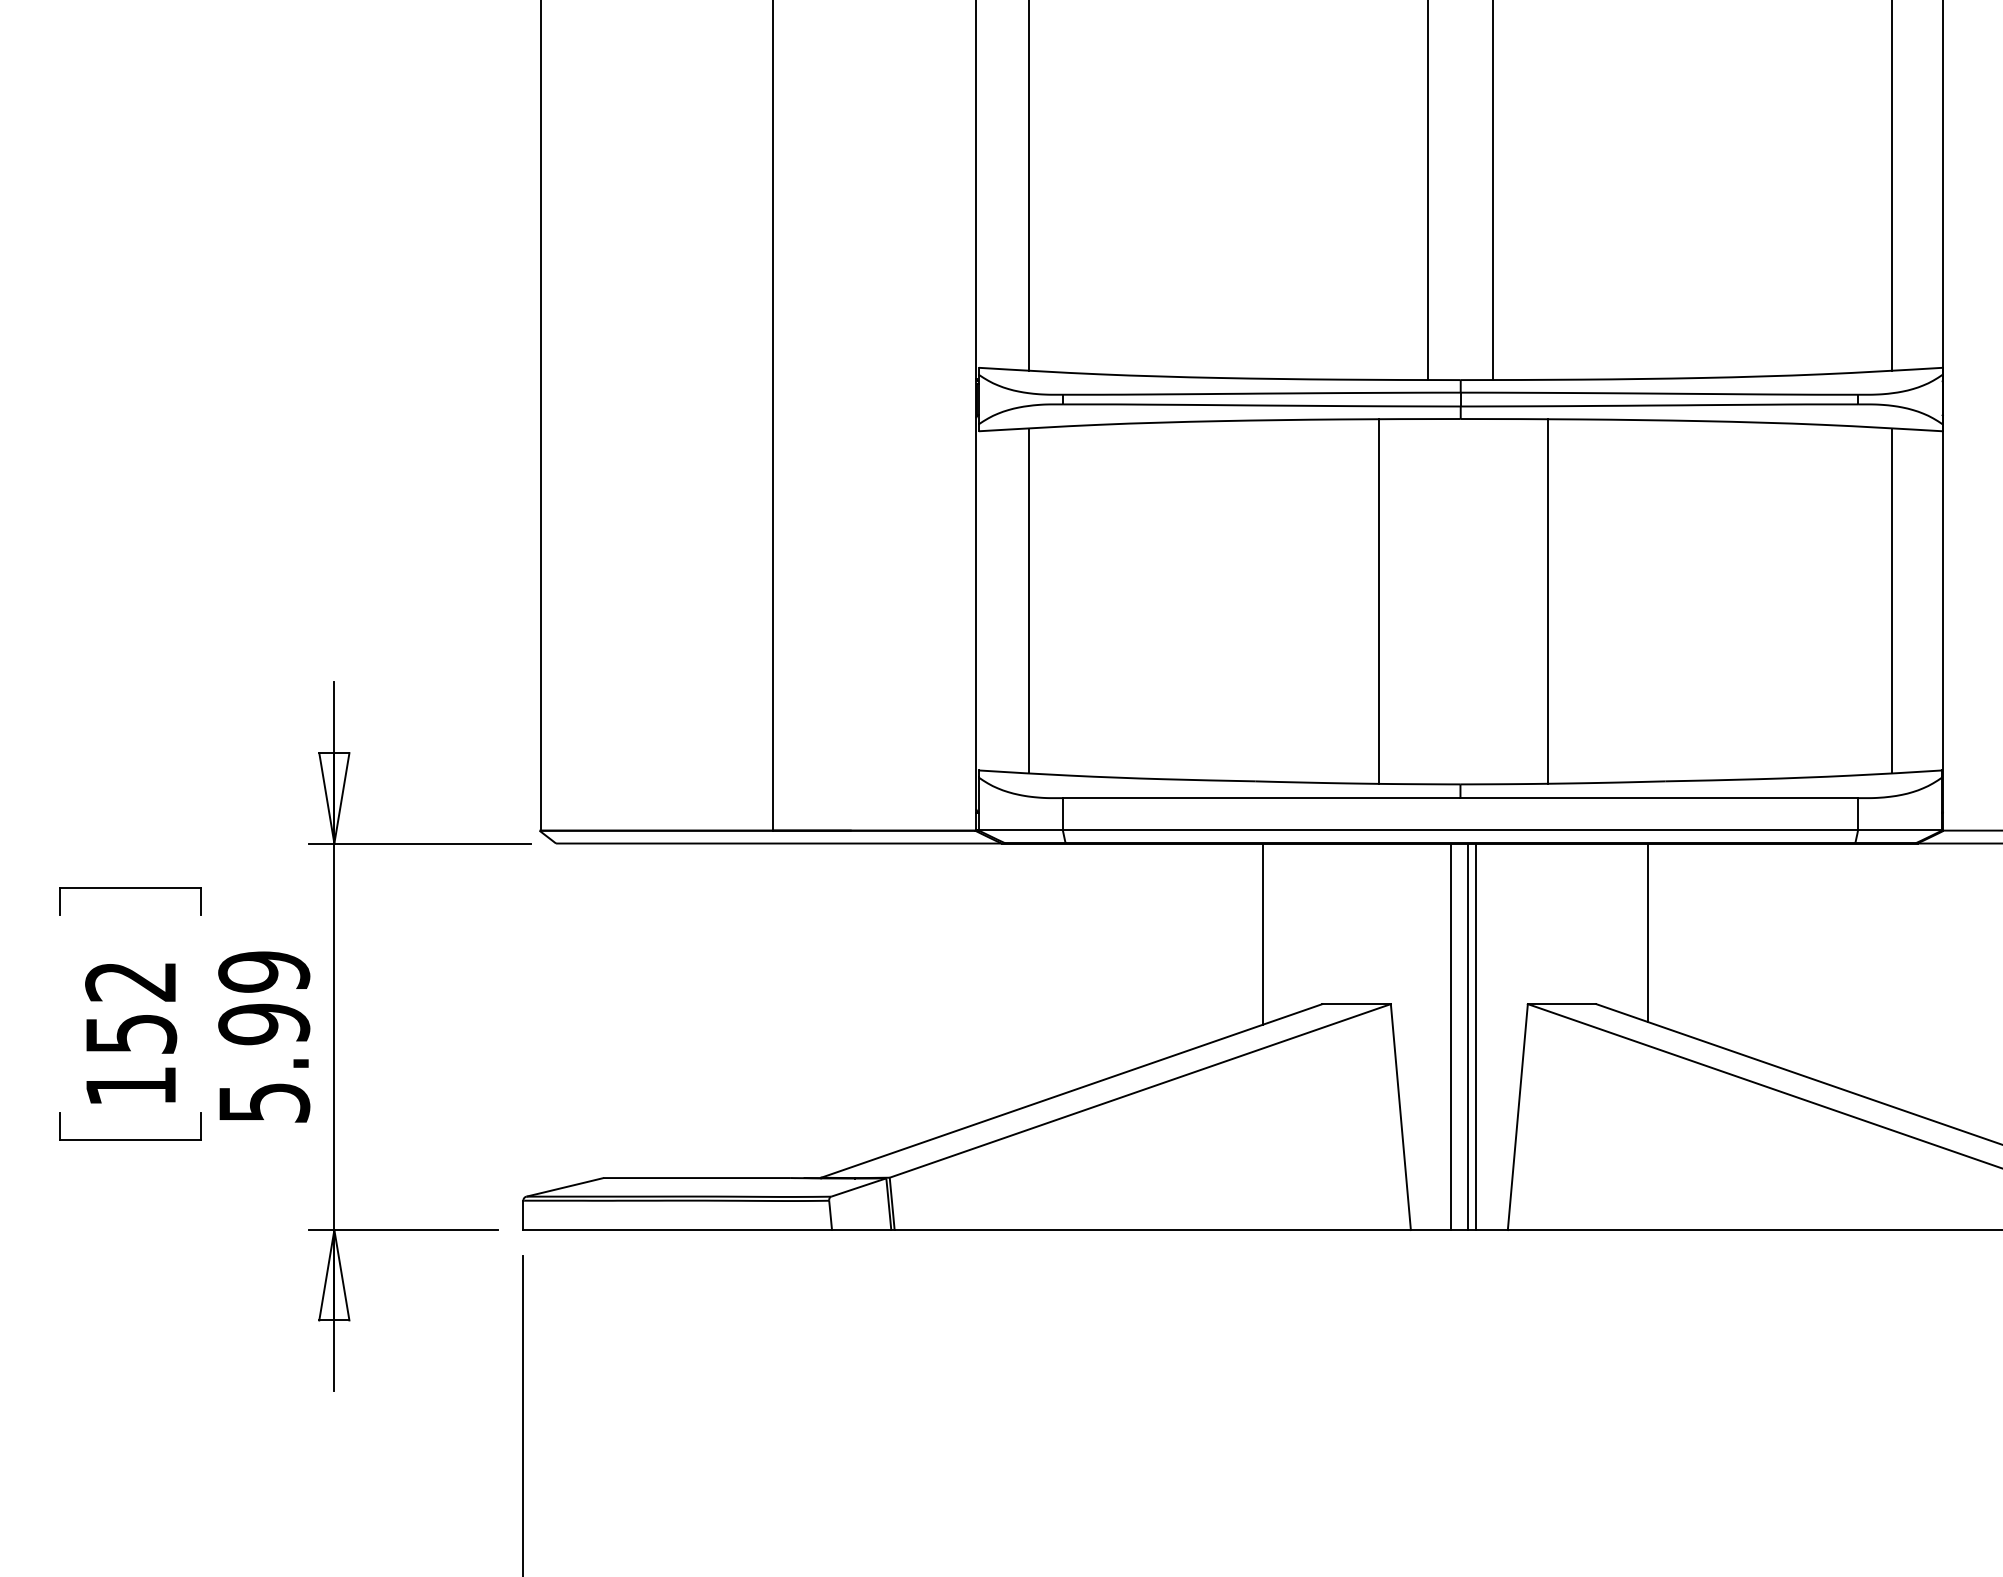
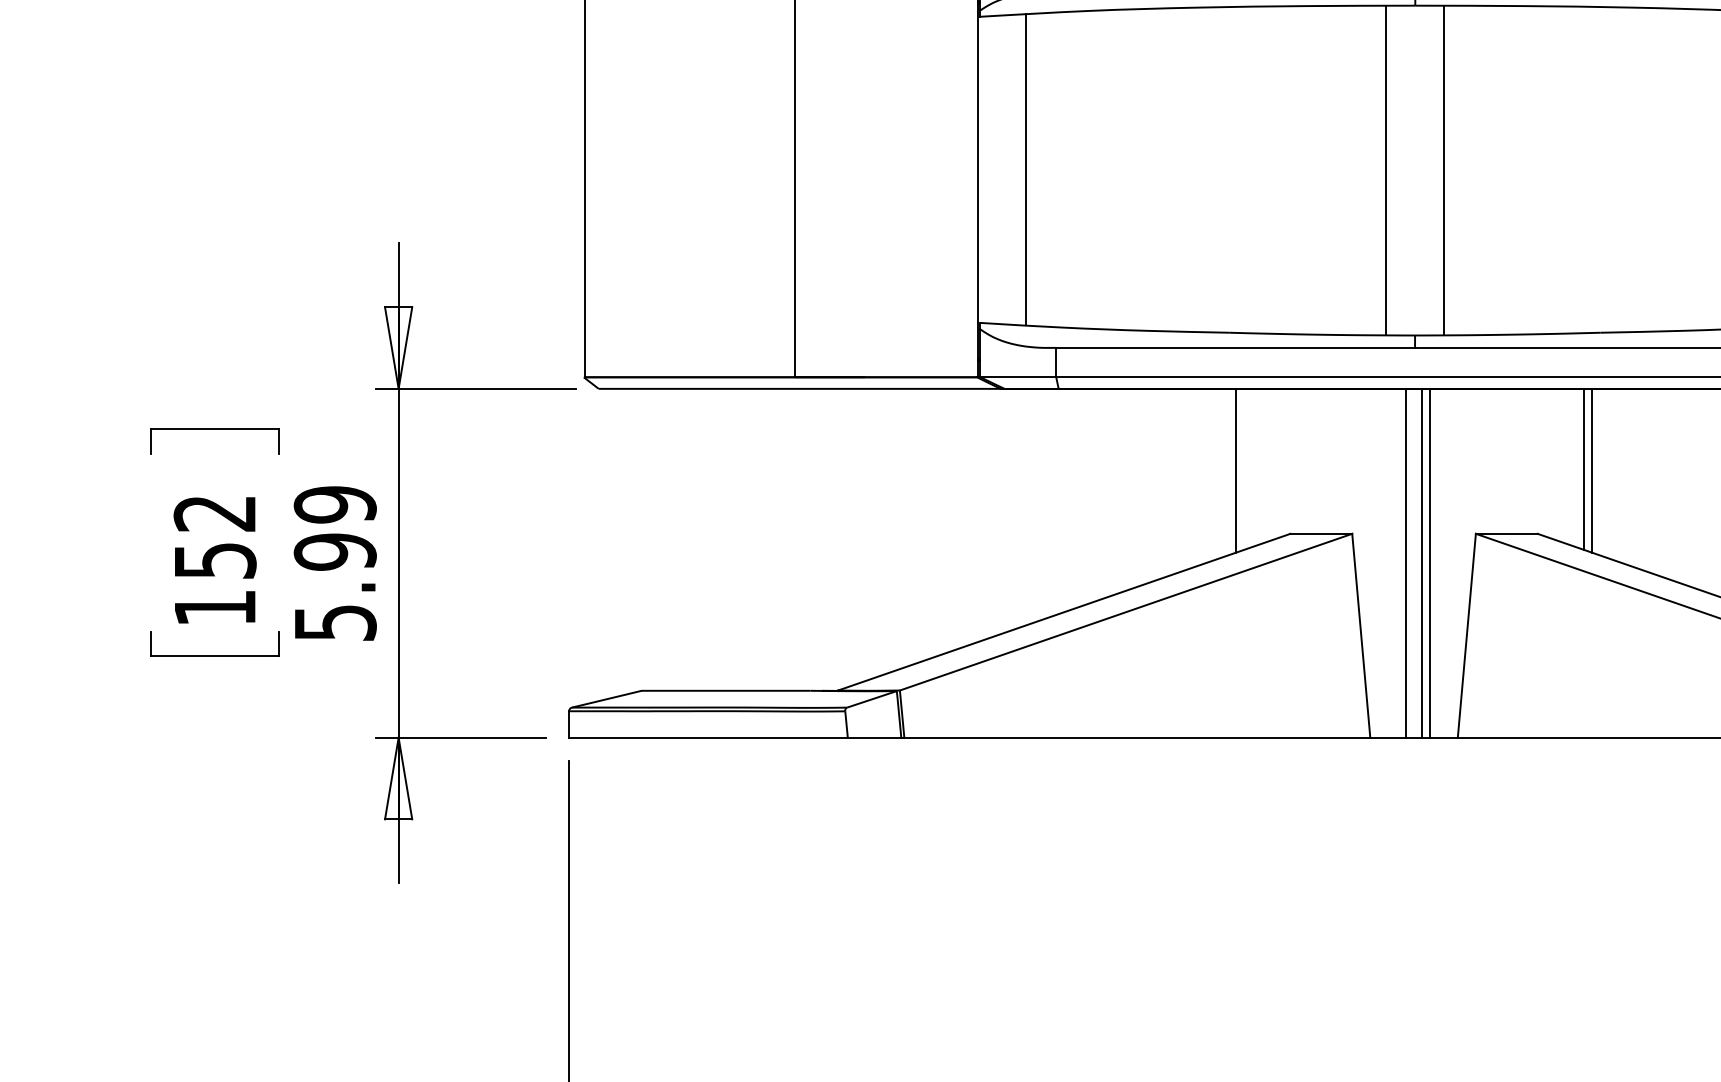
line: (1379, 601) -> (1386, 170), moved
line: (1547, 601) -> (1443, 170), moved
line: (1656, 933) -> (1591, 470), added

